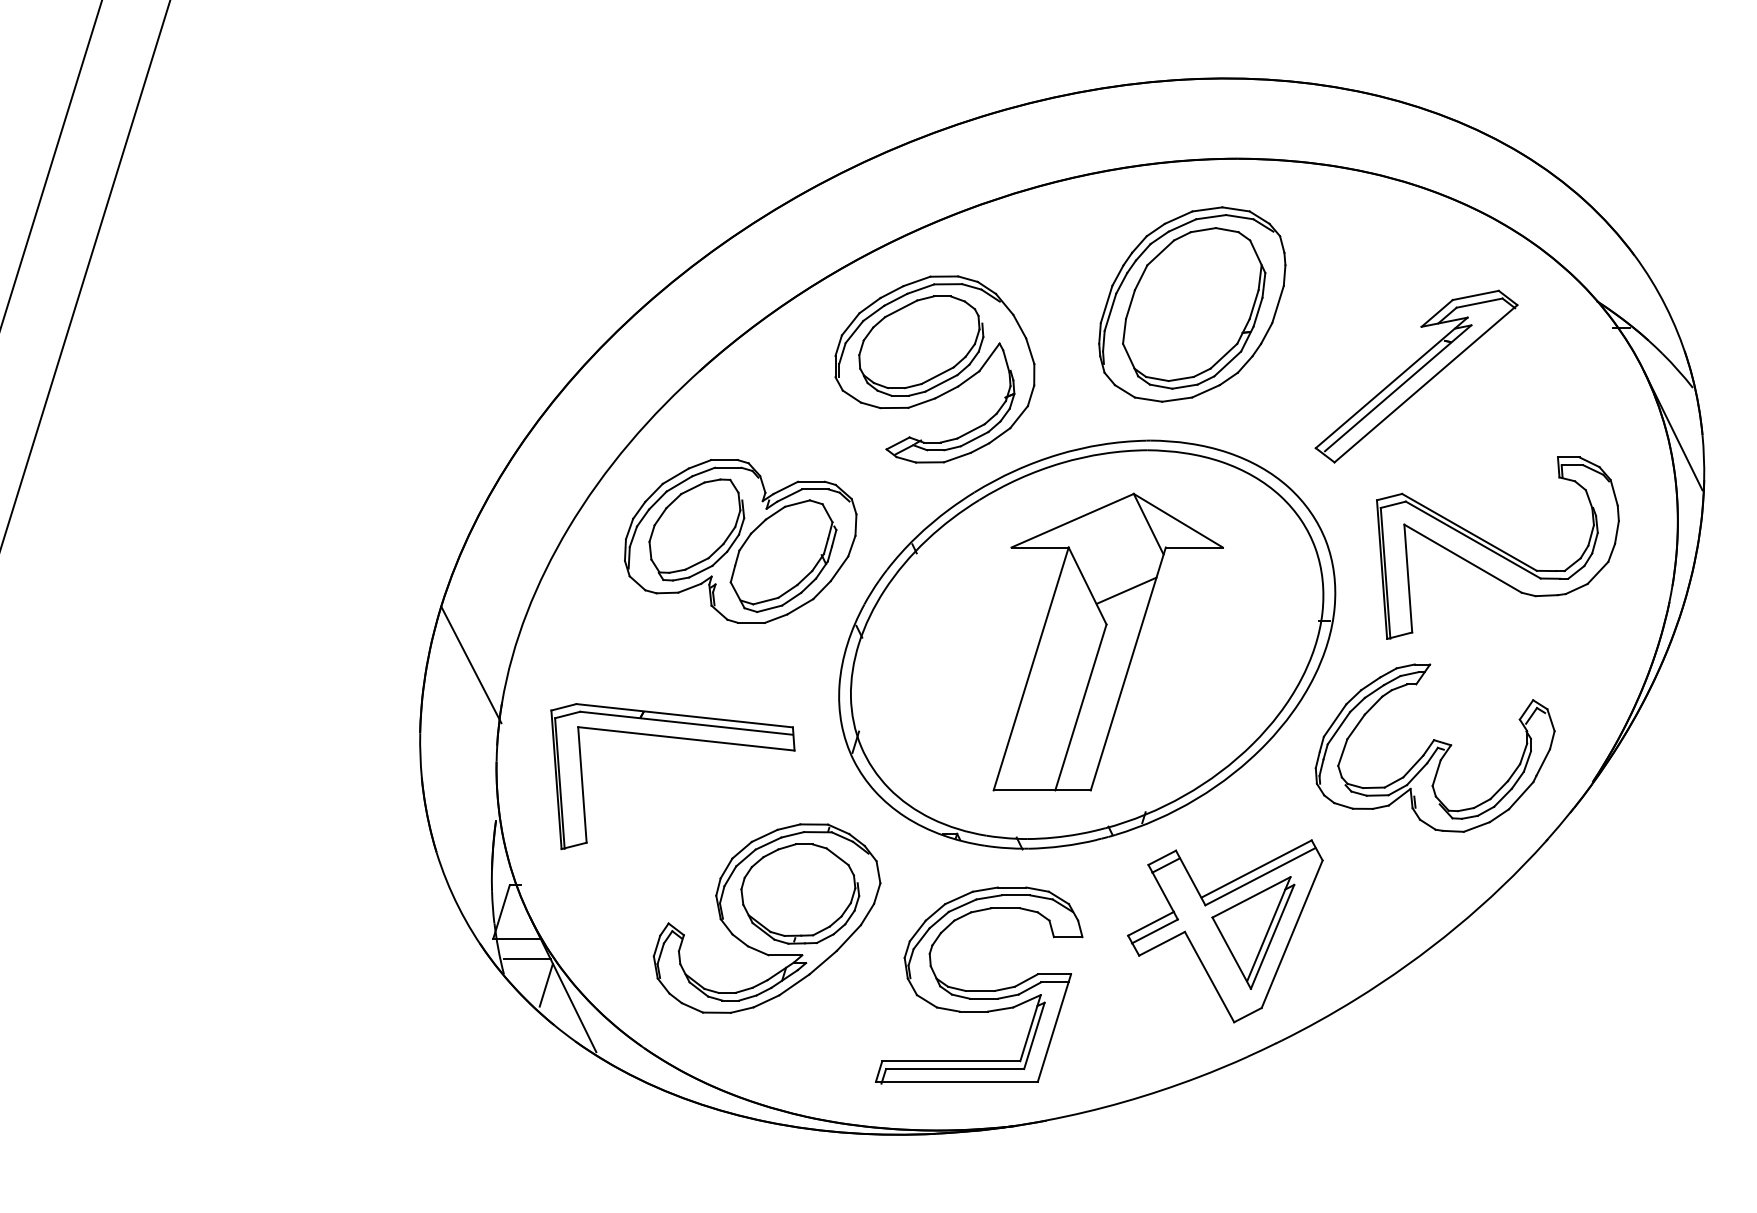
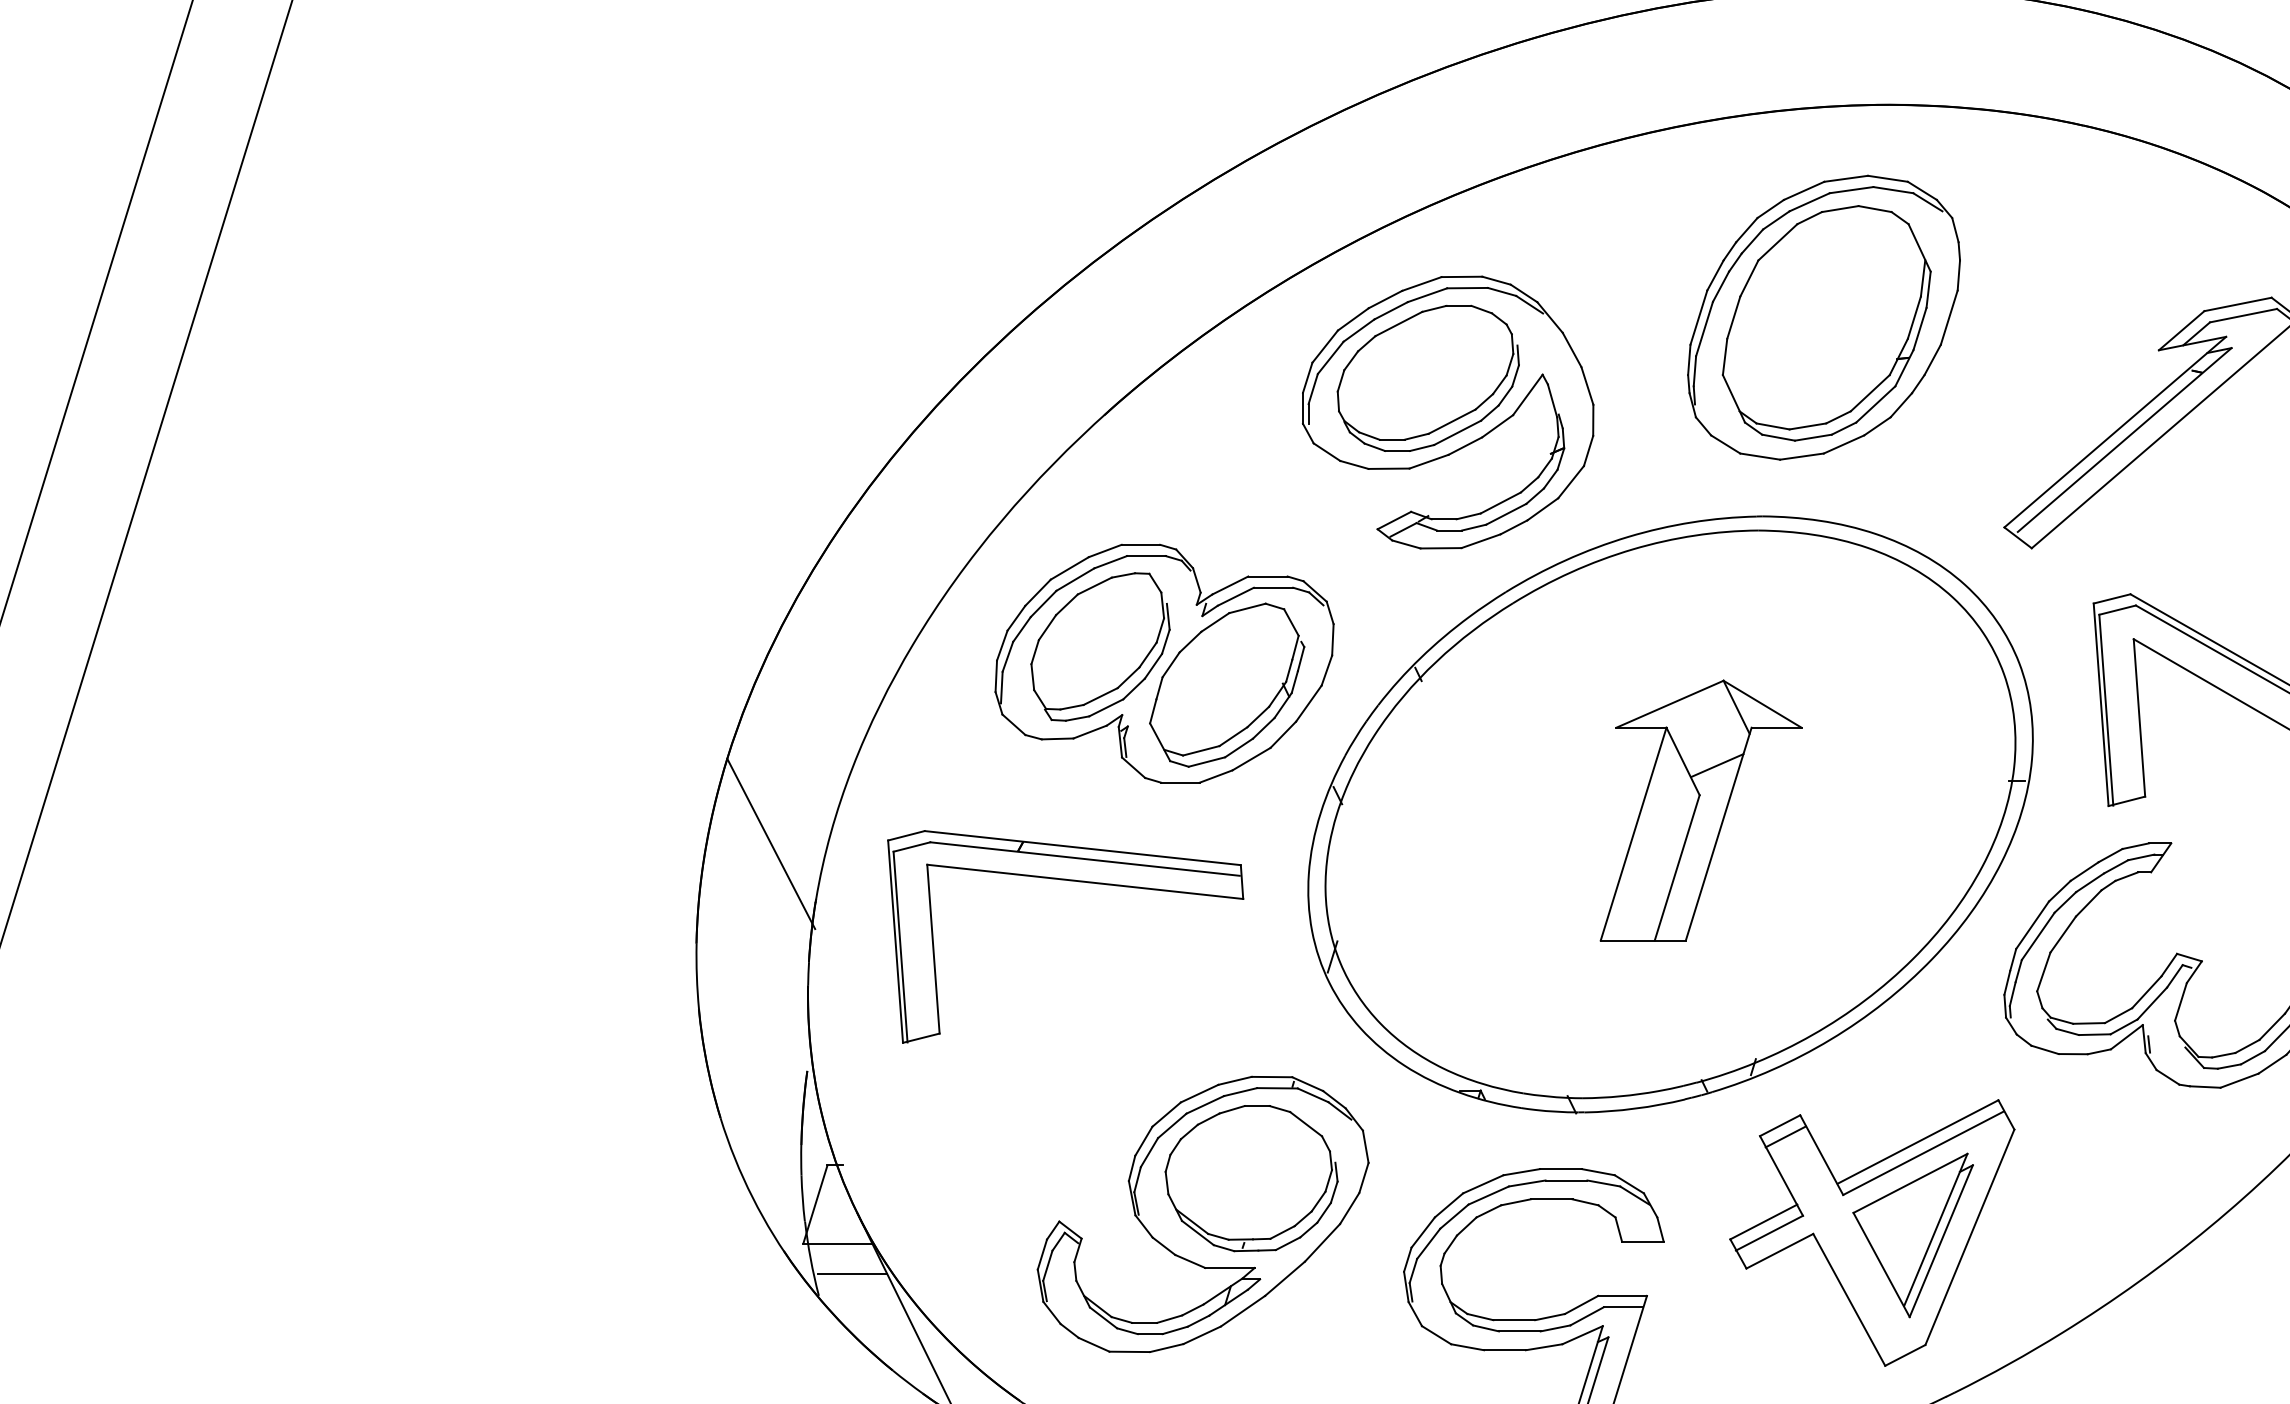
part: (1107, 641) -> (1700, 809), size x0.6
part: (680, 739) -> (1076, 882), moved
line: (545, 984) -> (879, 1310), removed

